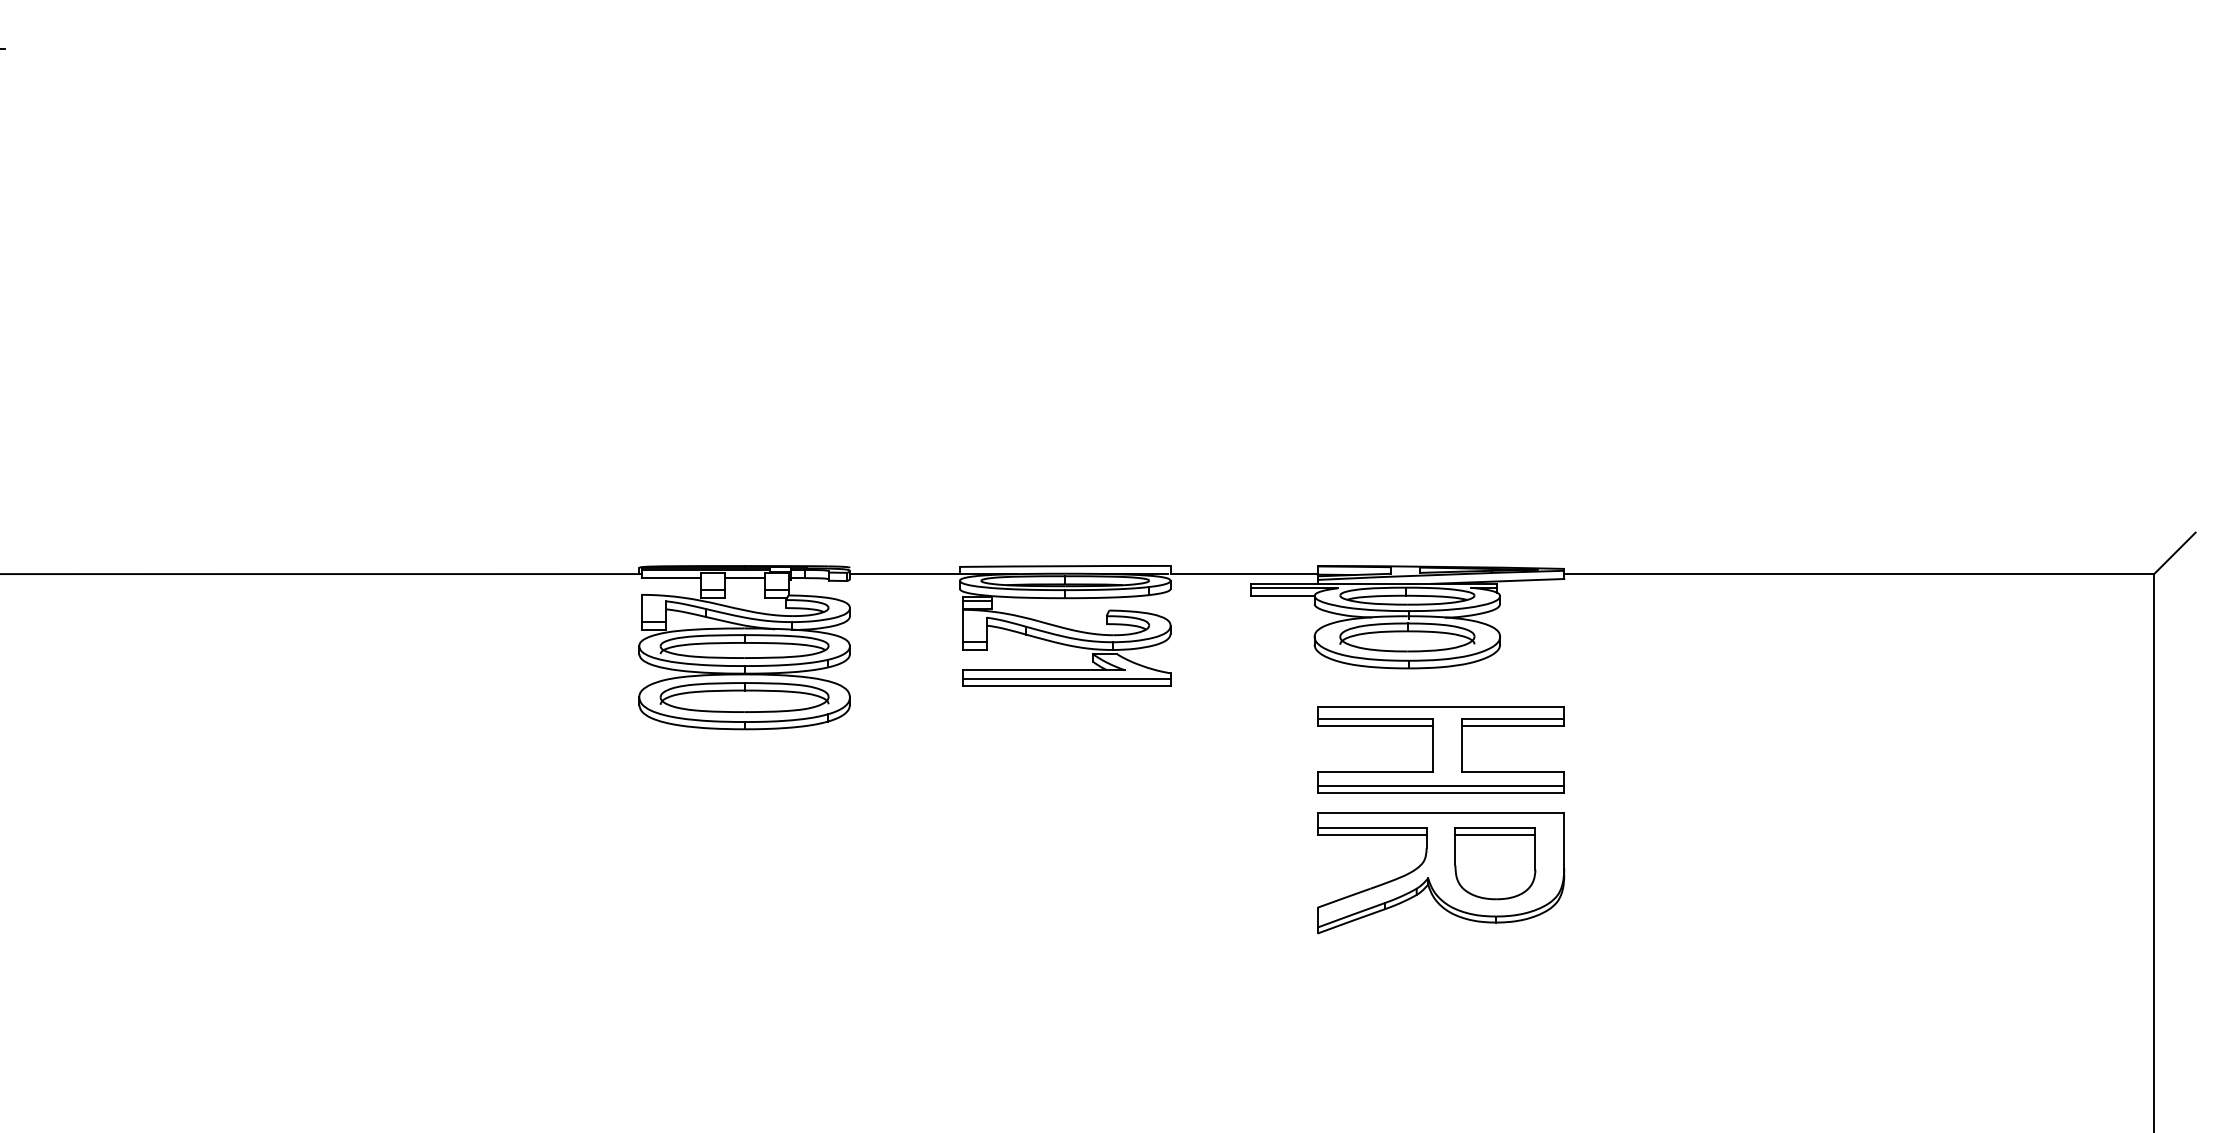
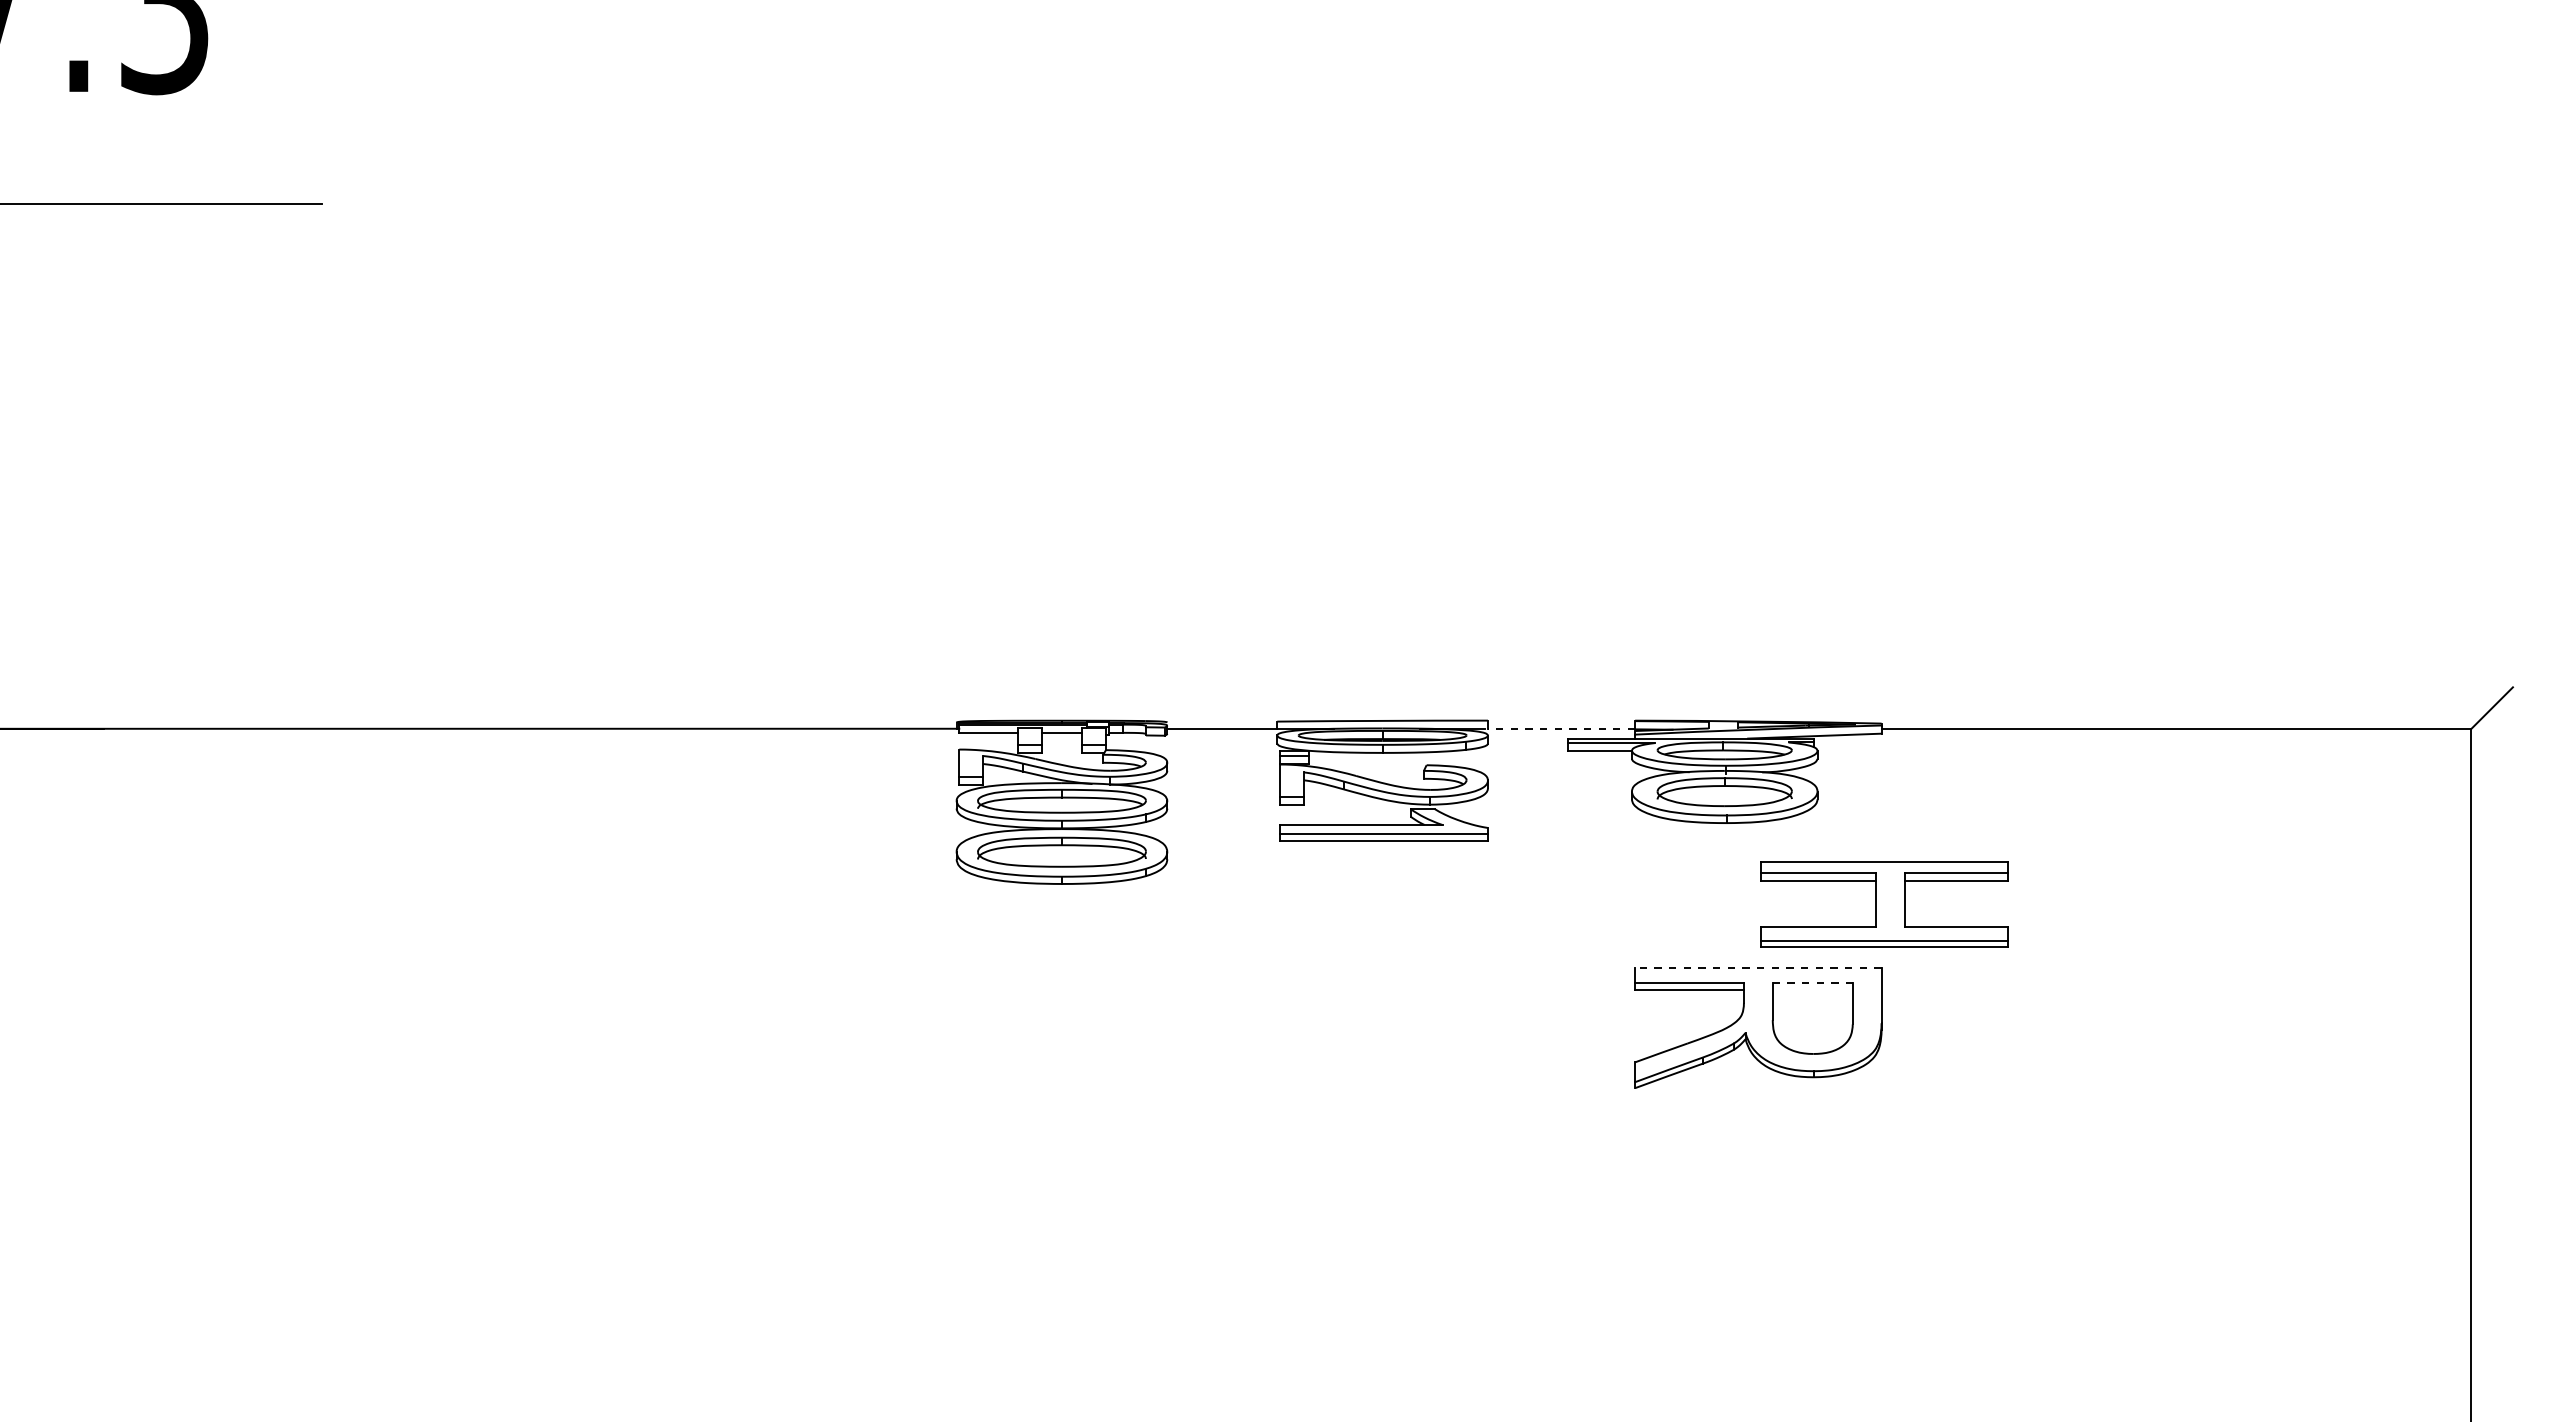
line: (1244, 573) -> (1561, 728), solid -> dashed
part: (1441, 749) -> (1884, 904), moved
line: (1440, 812) -> (1757, 967), solid -> dashed
line: (1496, 828) -> (1813, 983), solid -> dashed
line: (1495, 834) -> (1812, 989), removed

